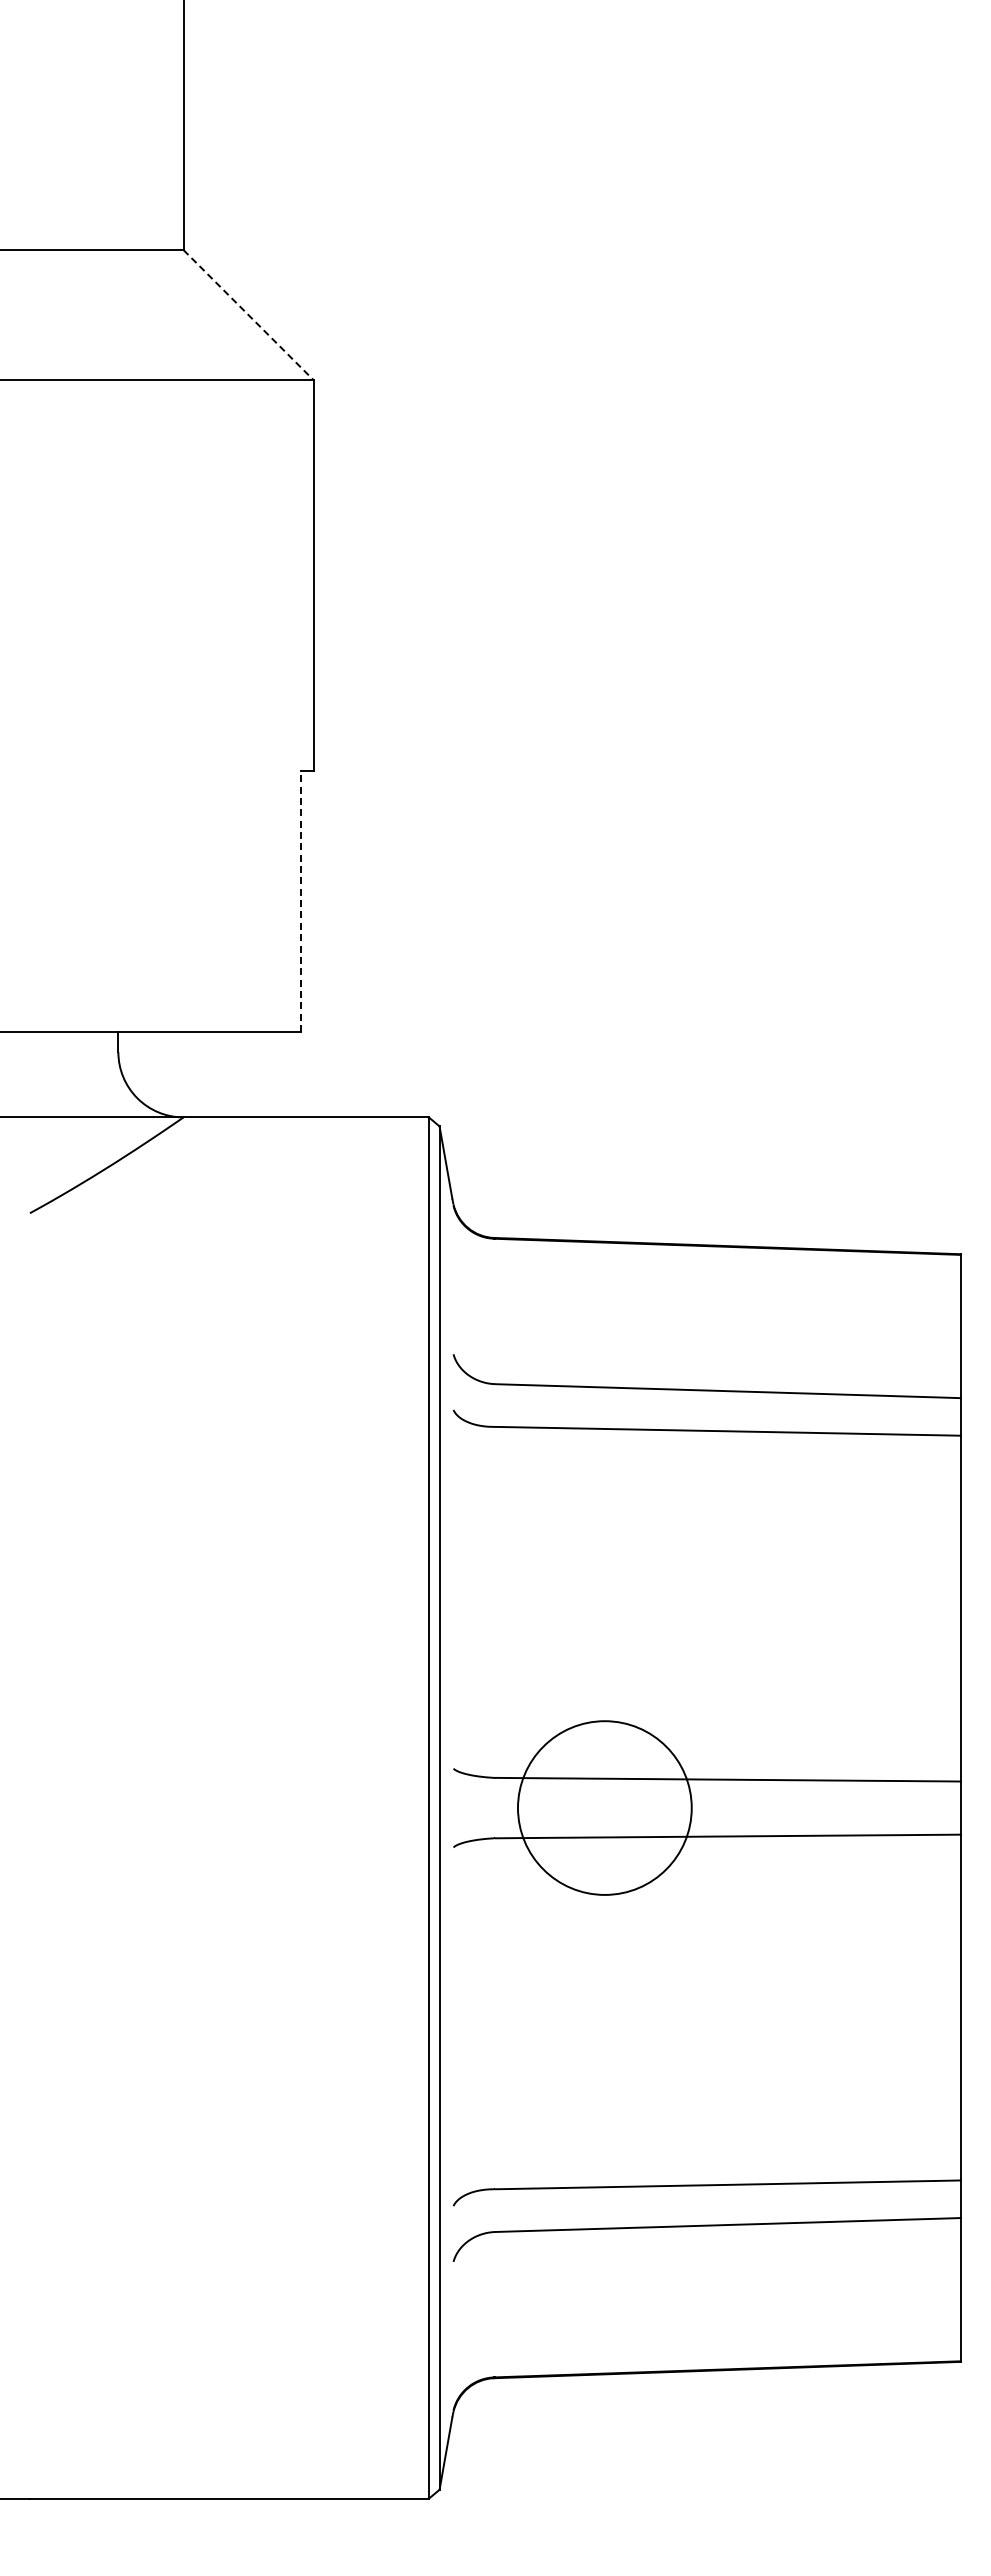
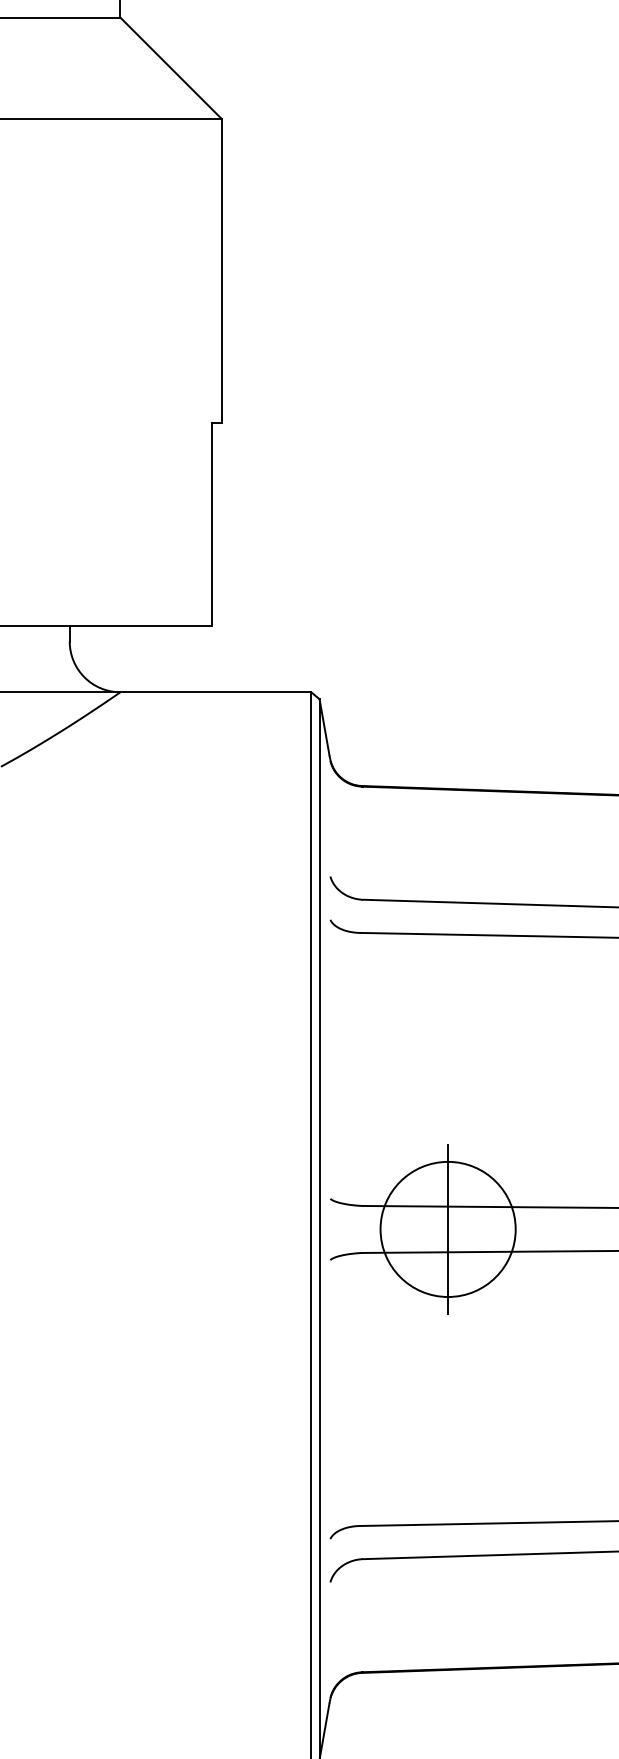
line: (249, 315) -> (171, 68), dashed -> solid
line: (301, 901) -> (212, 524), dashed -> solid
line: (604, 1807) -> (447, 1229), added

